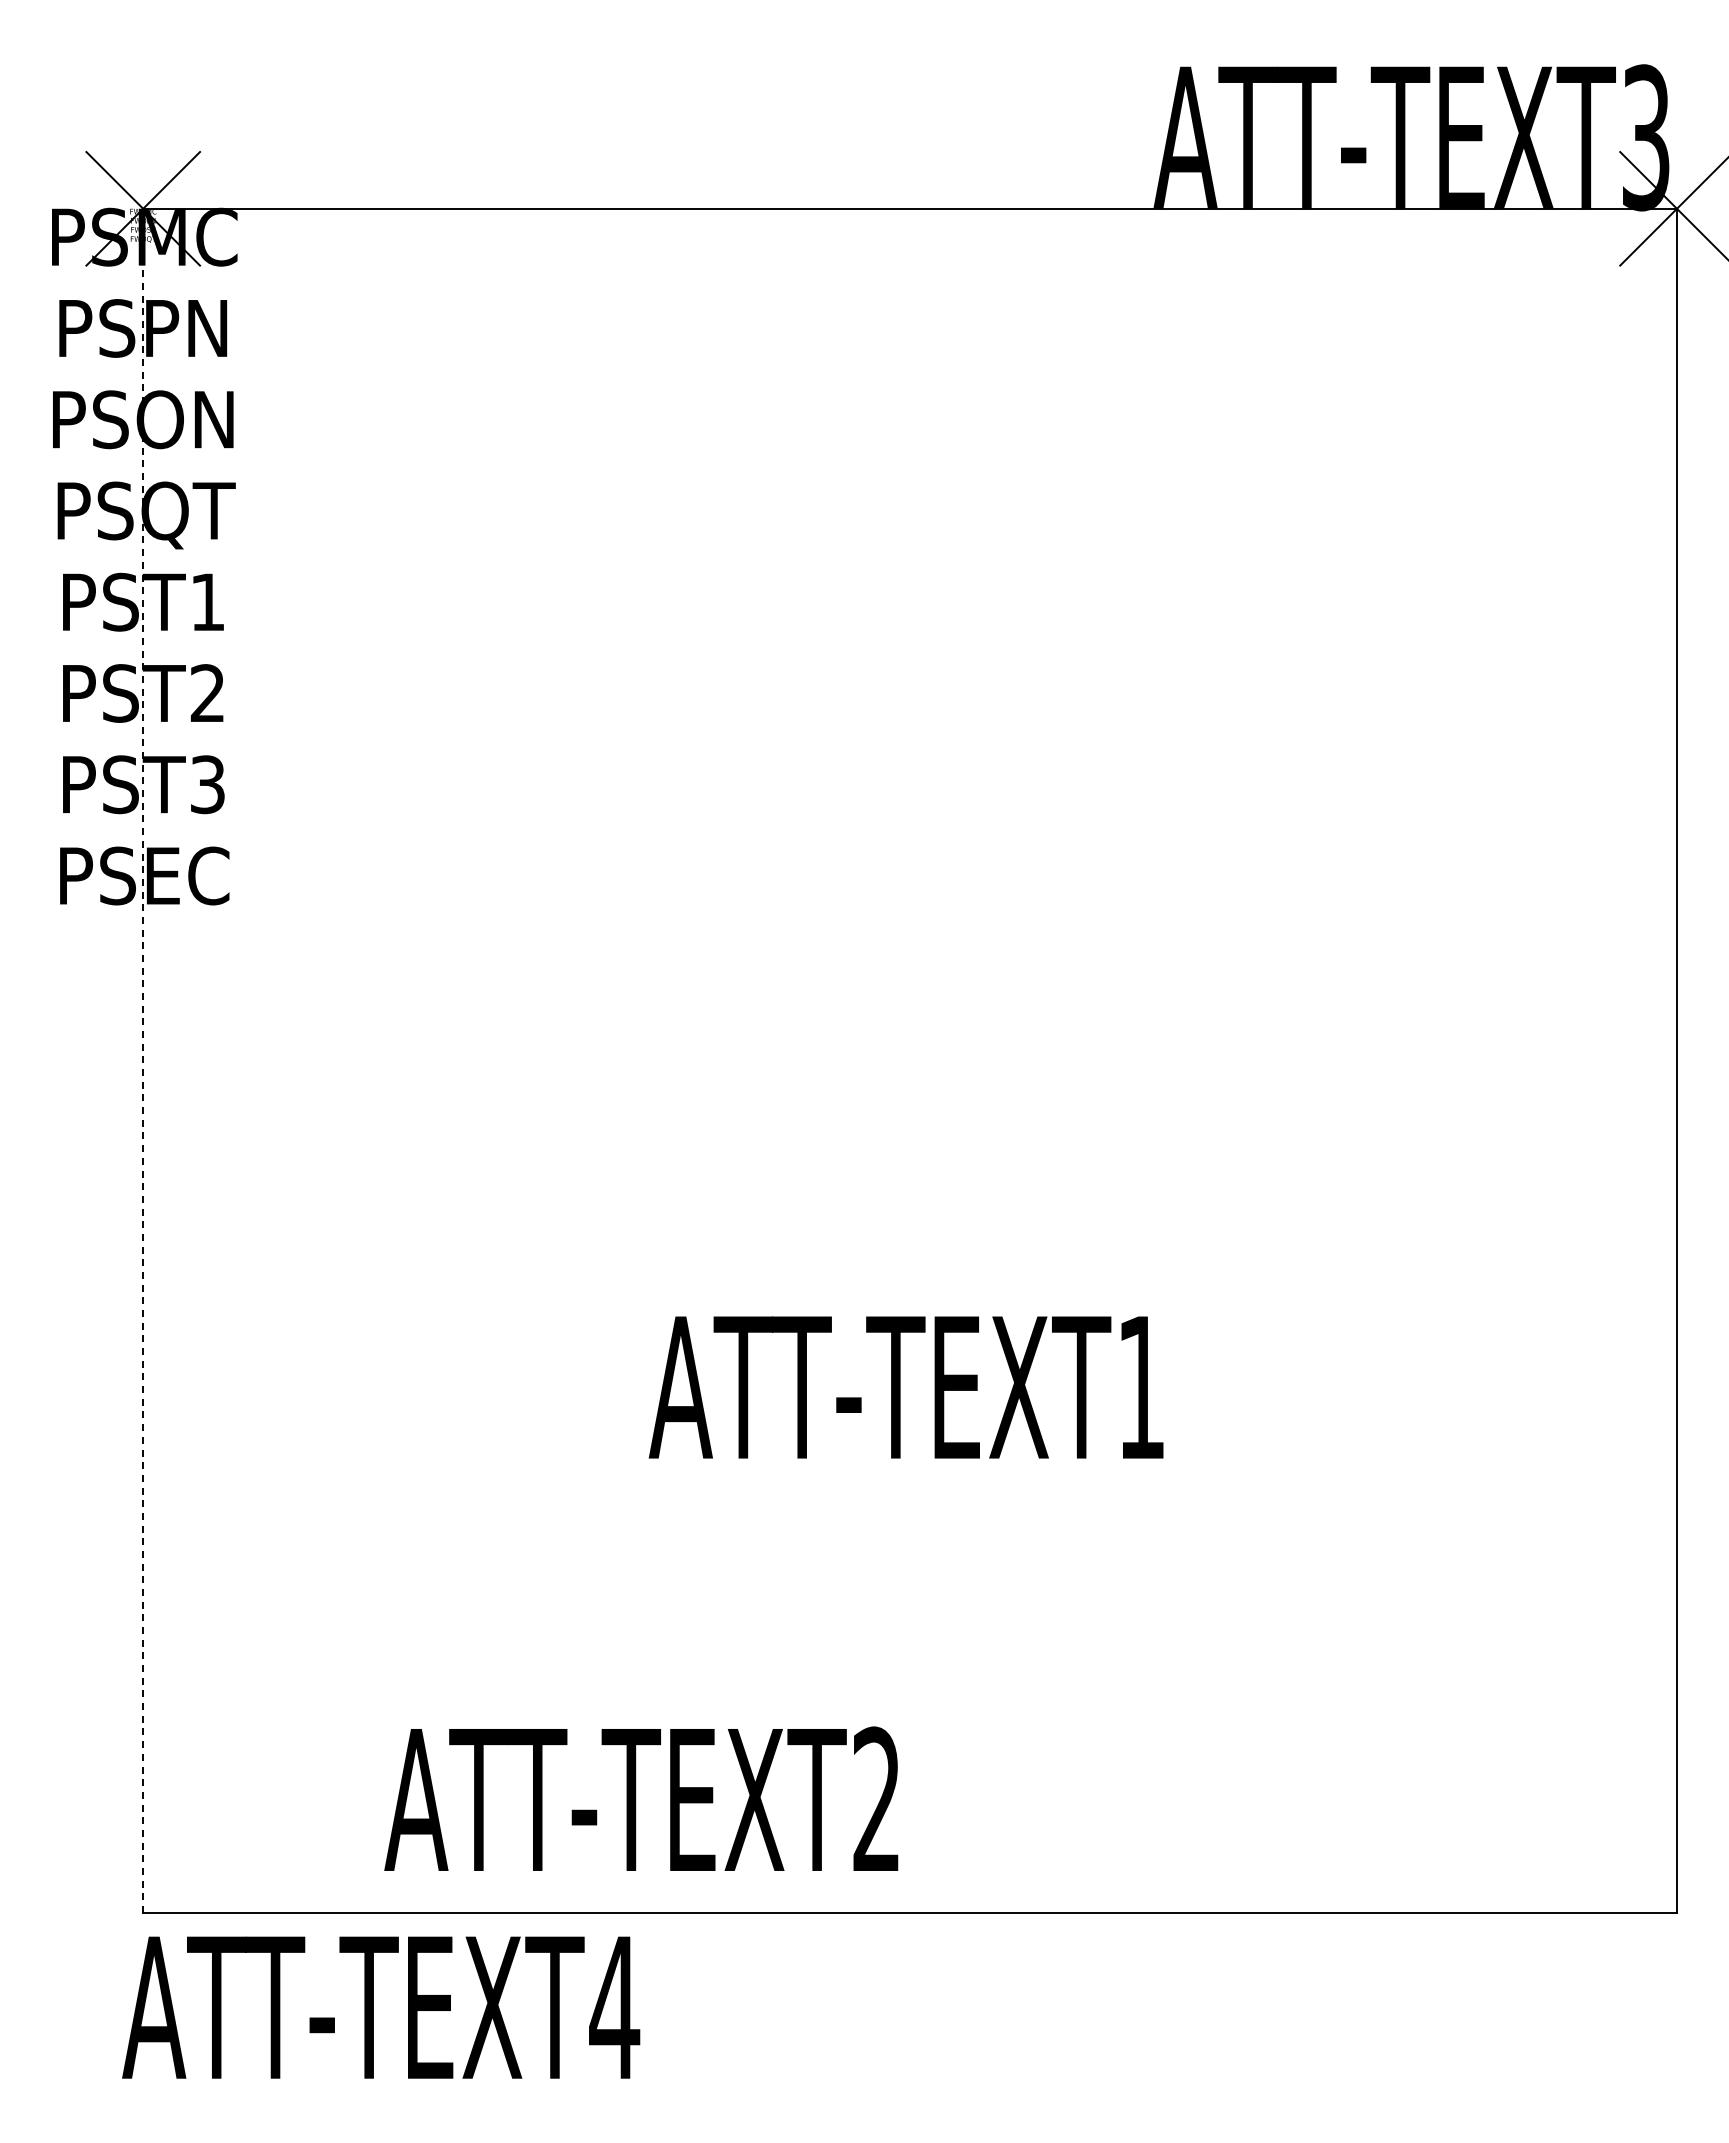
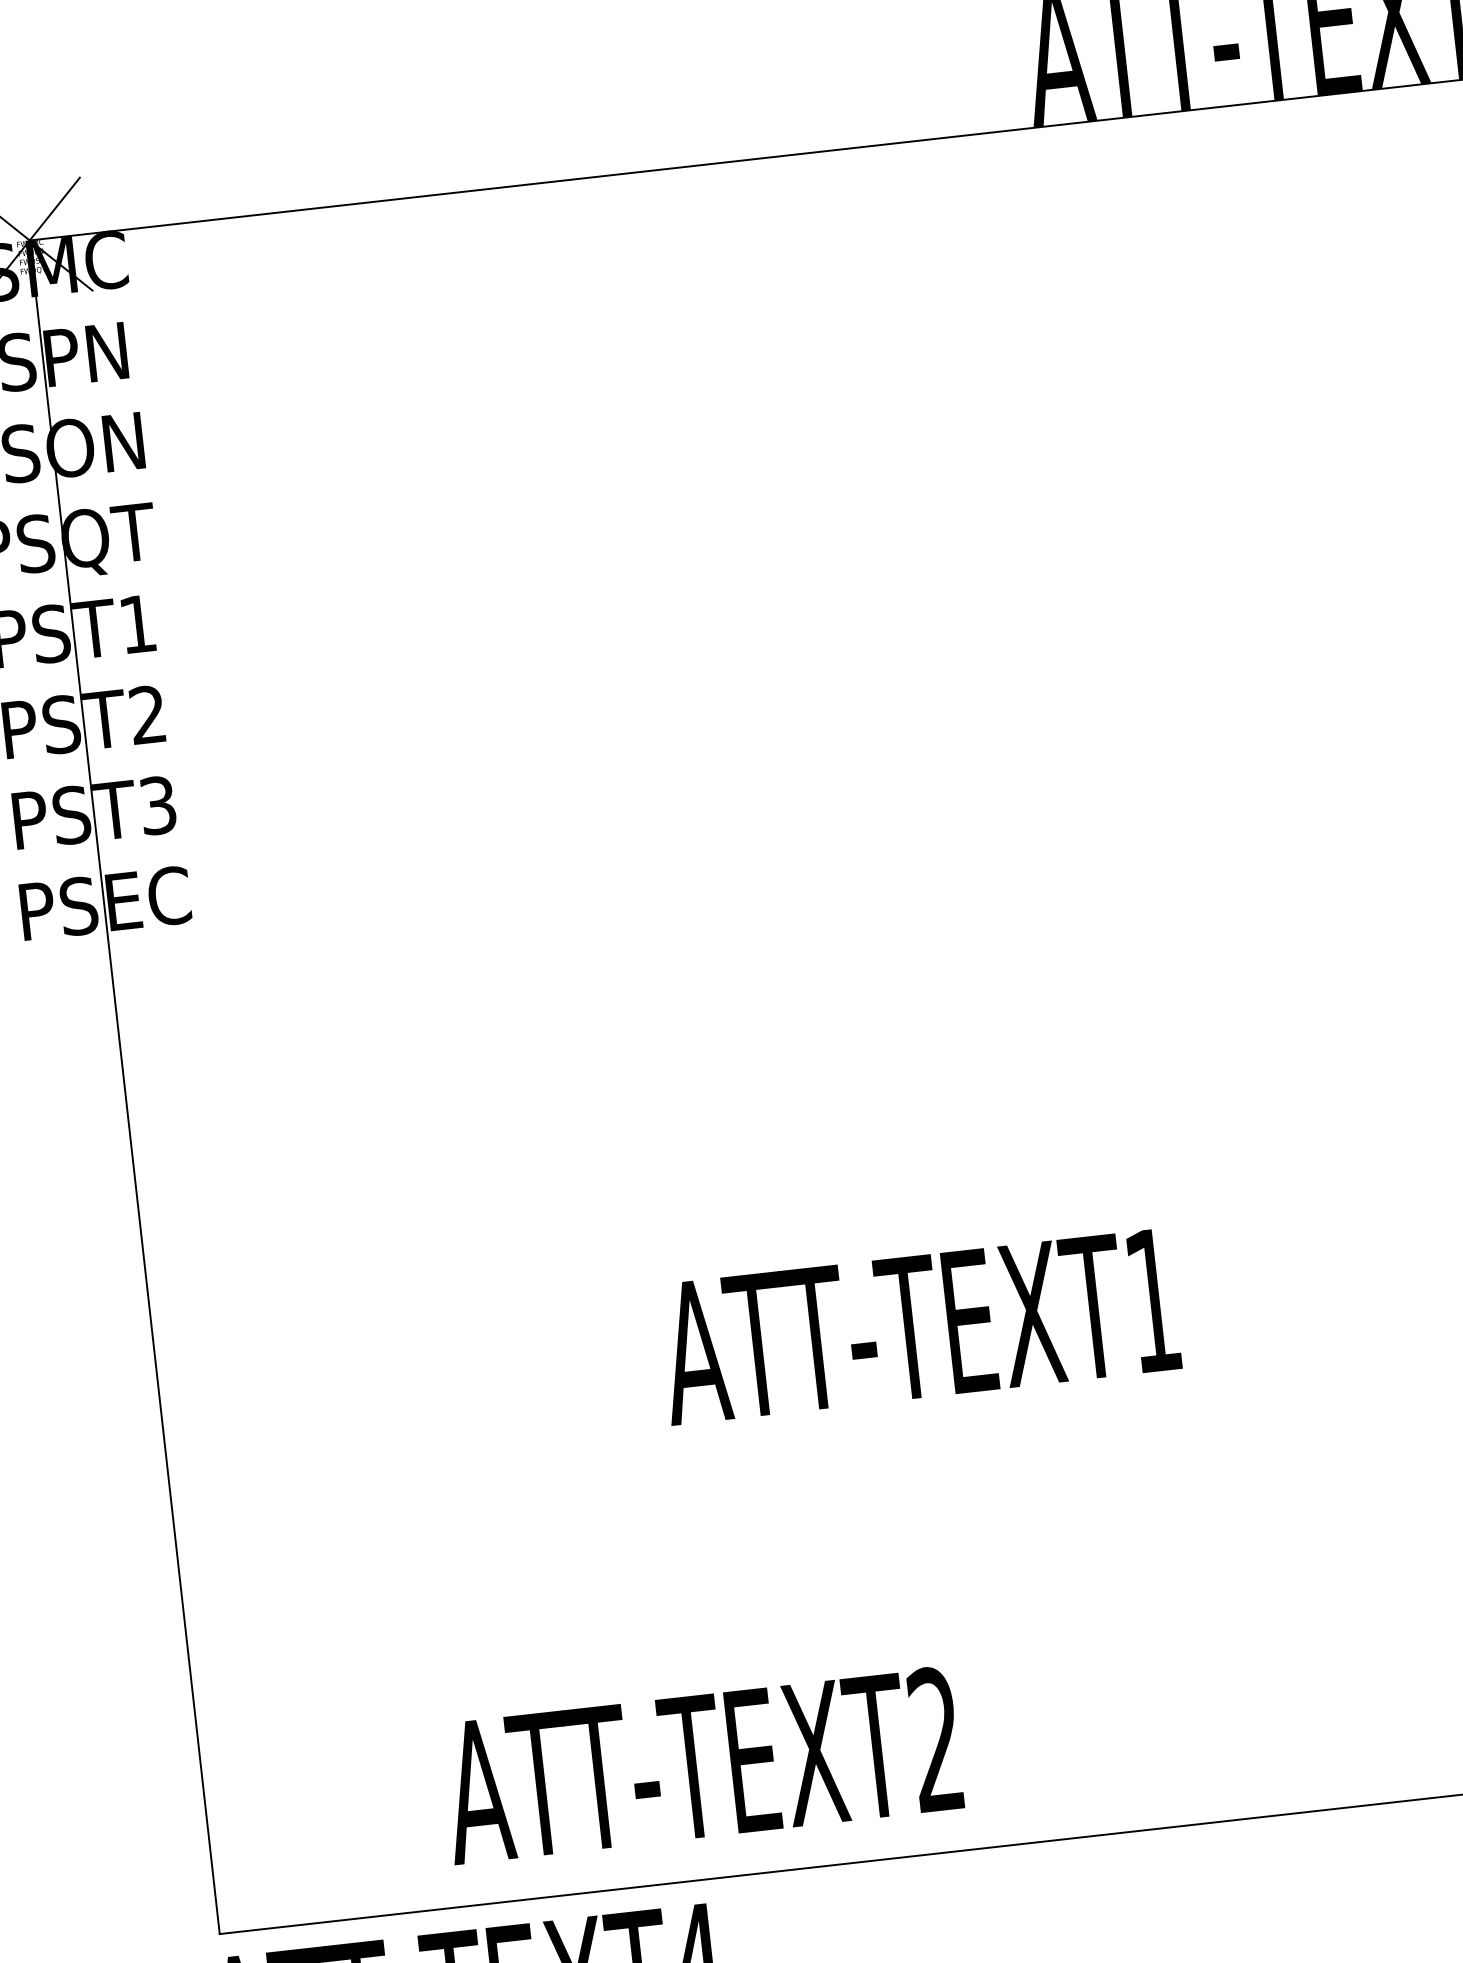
line: (143, 1060) -> (124, 1086), dashed -> solid

